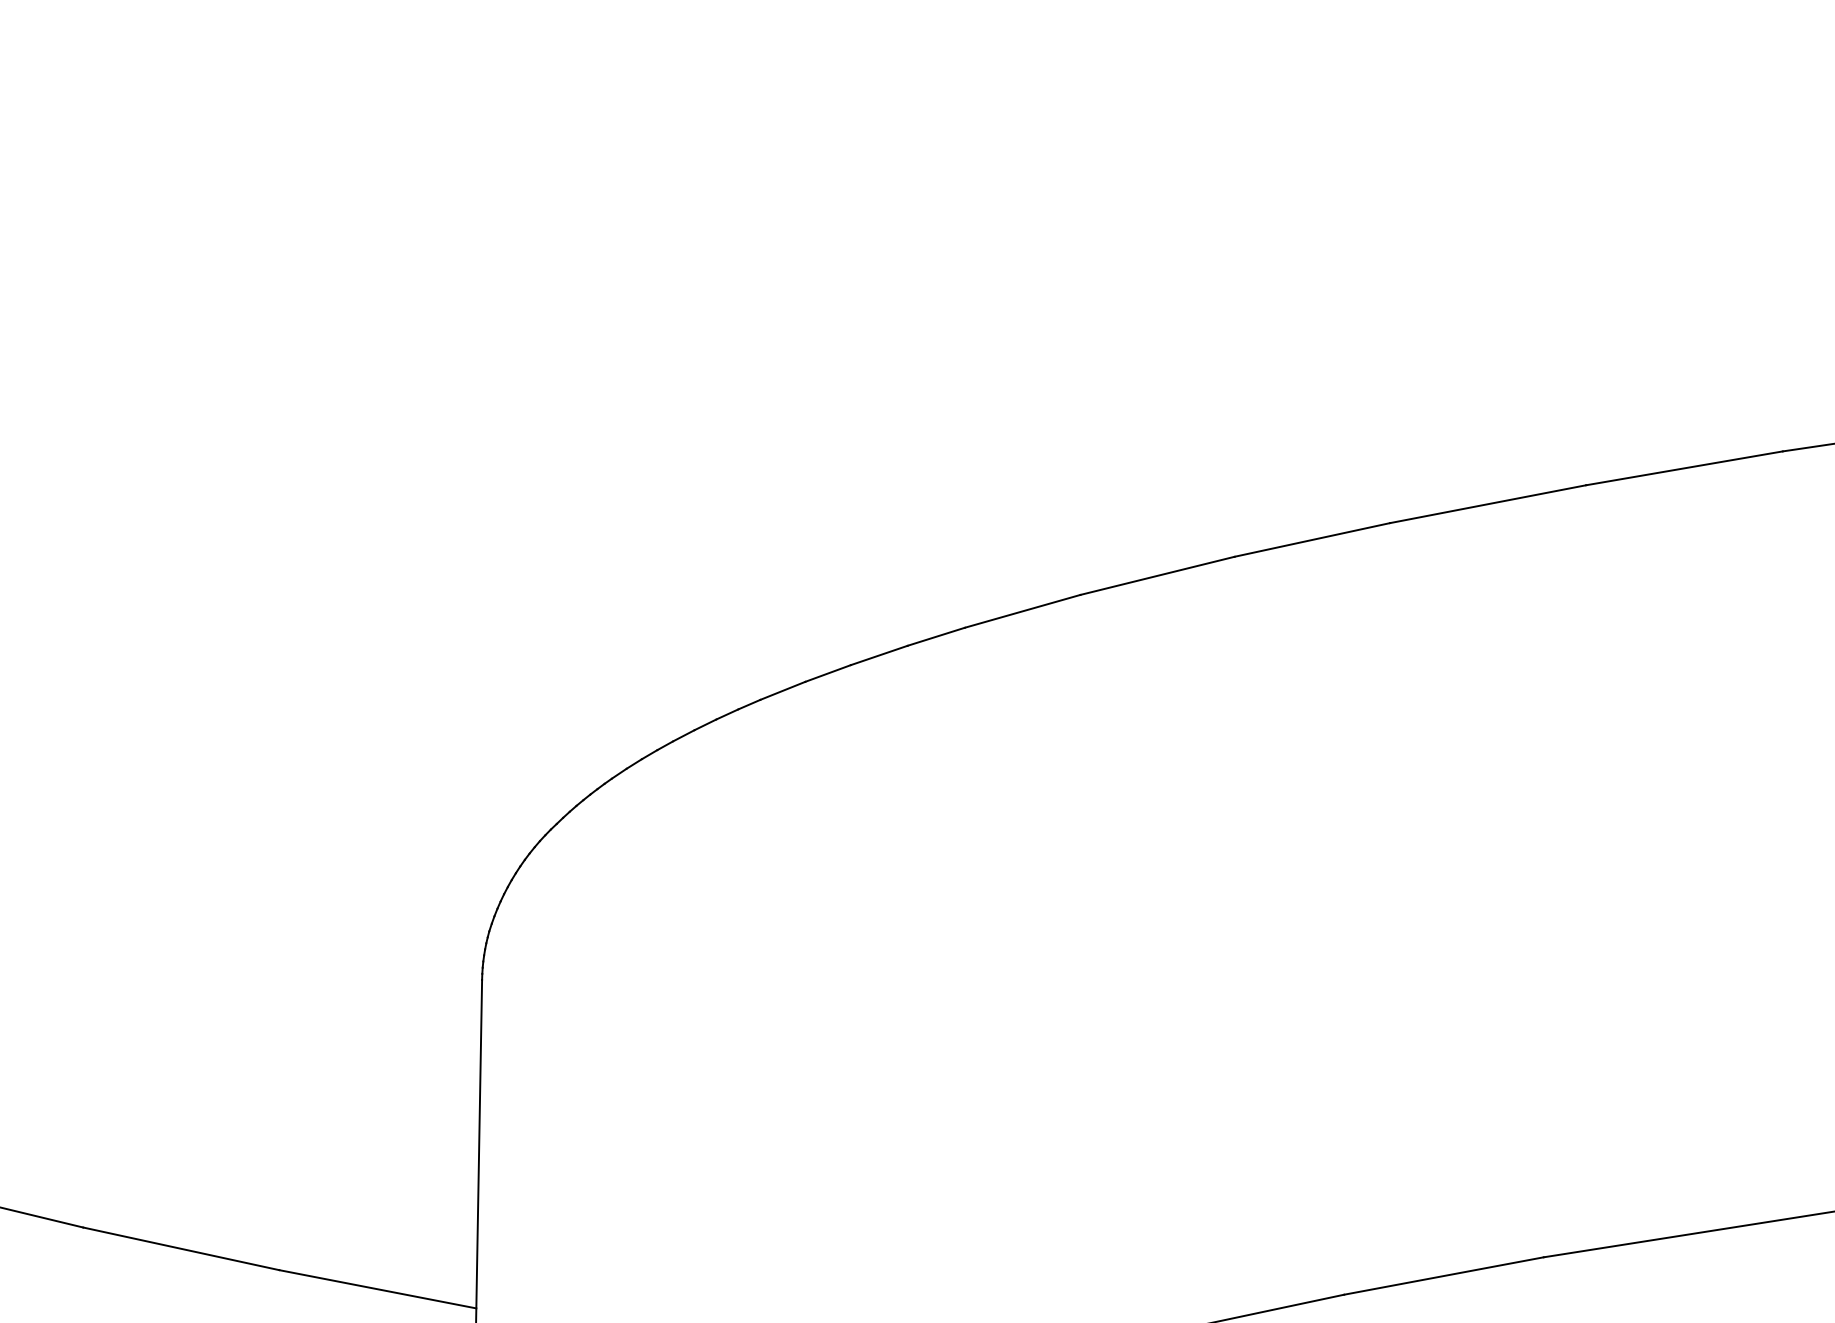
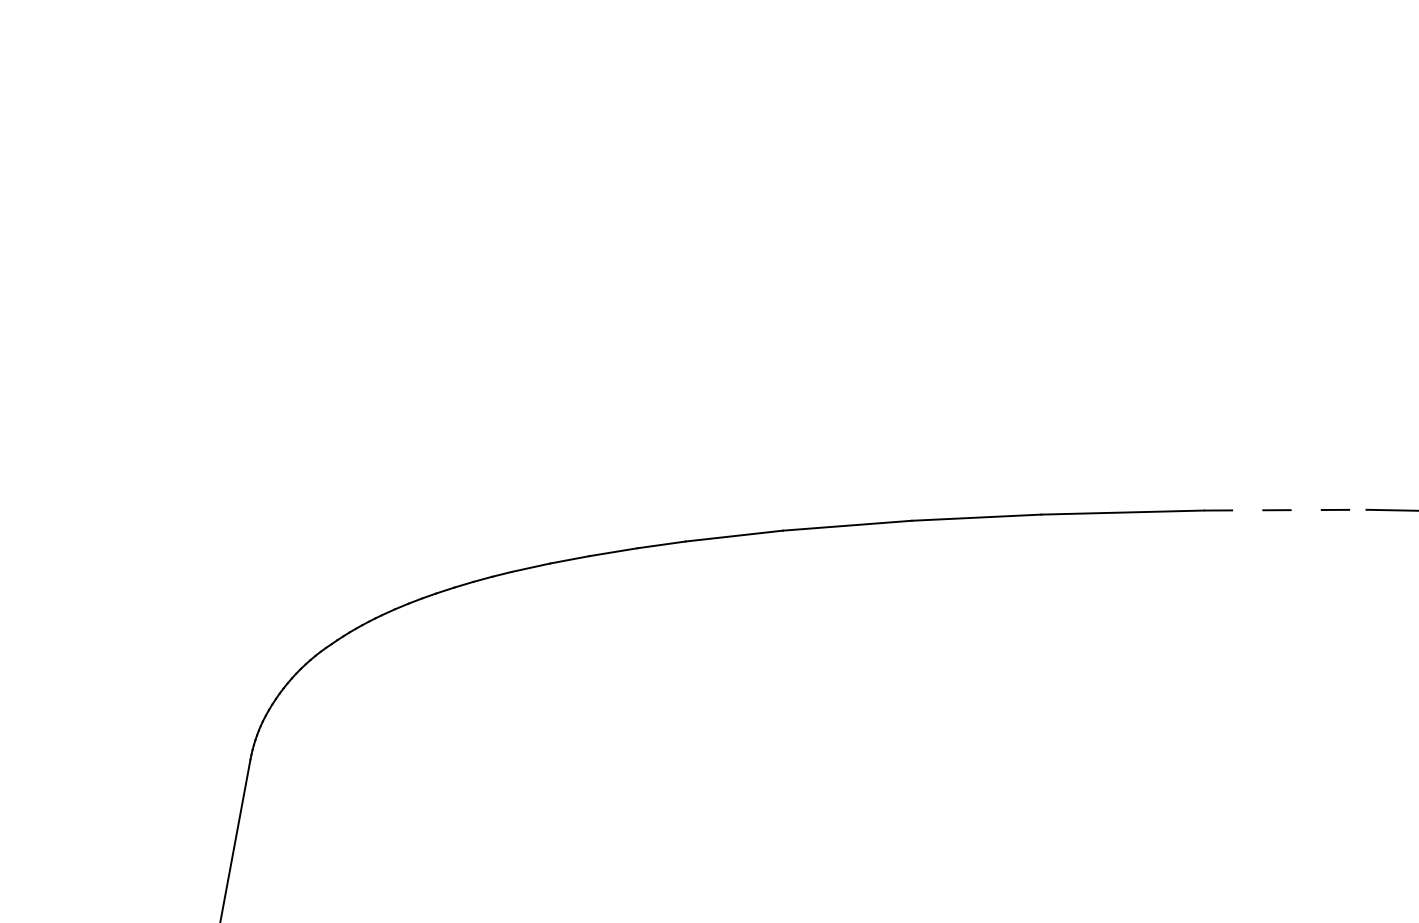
line: (1684, 468) -> (1285, 510), solid -> dashed

